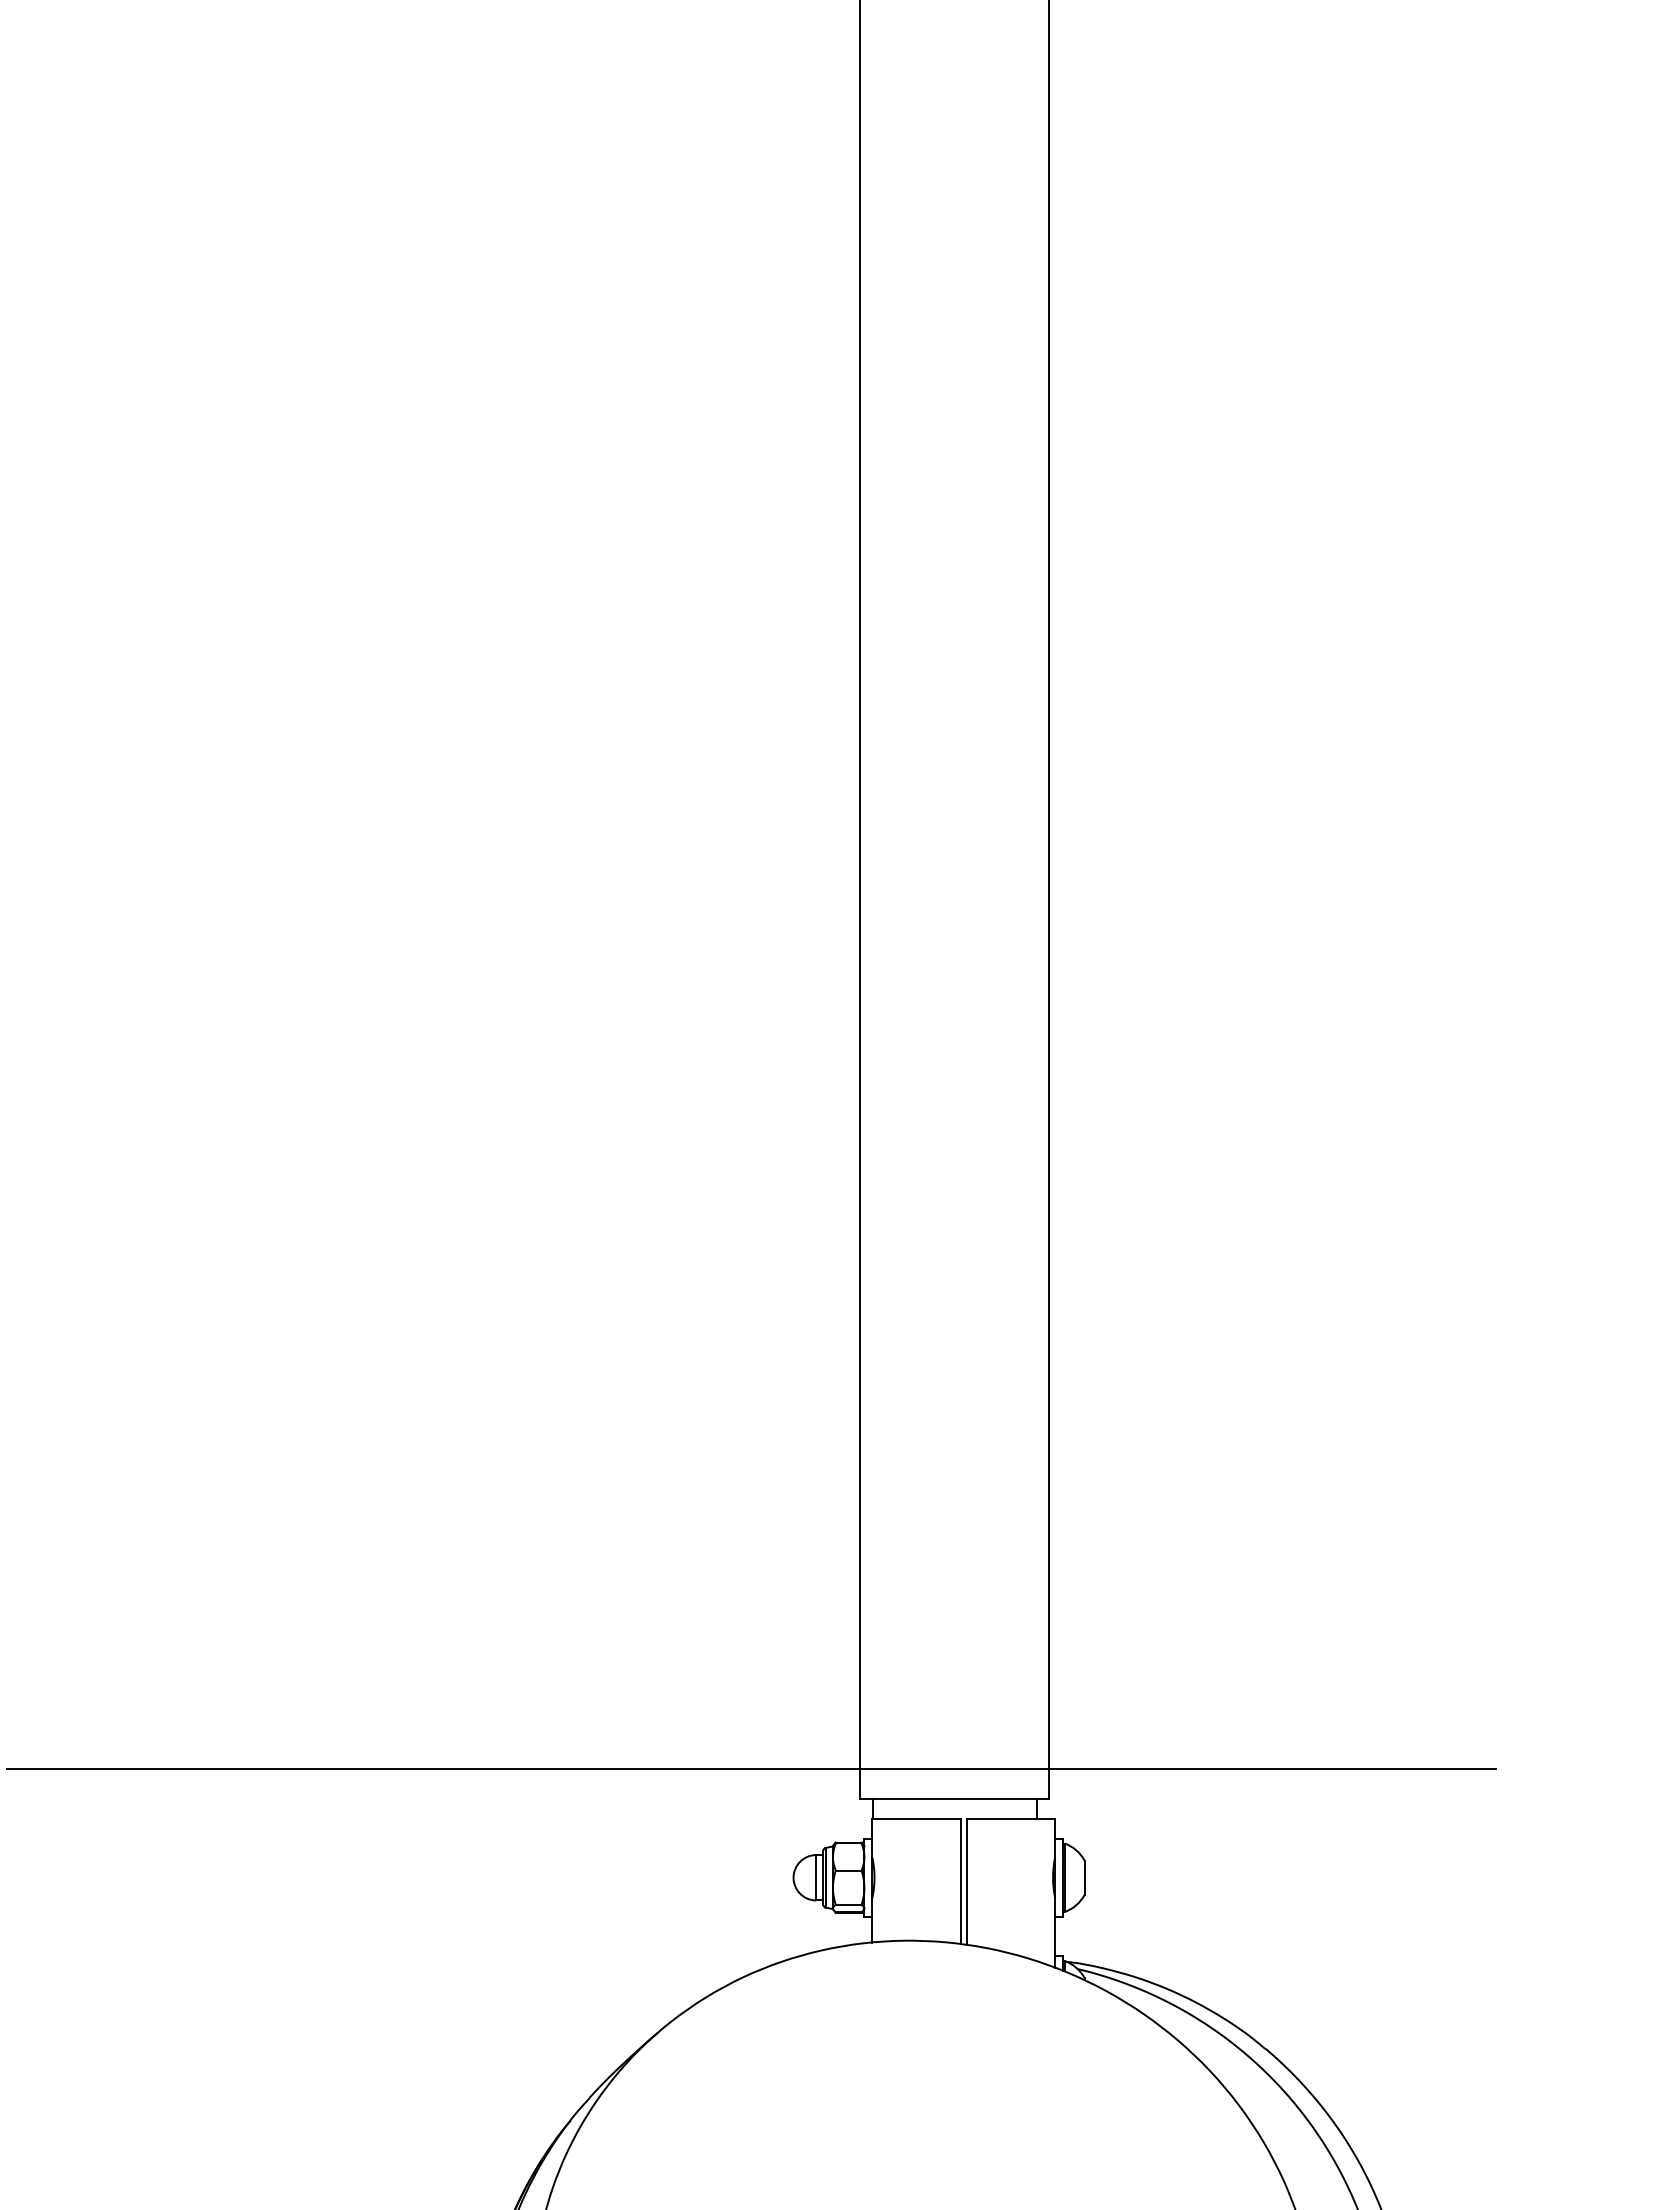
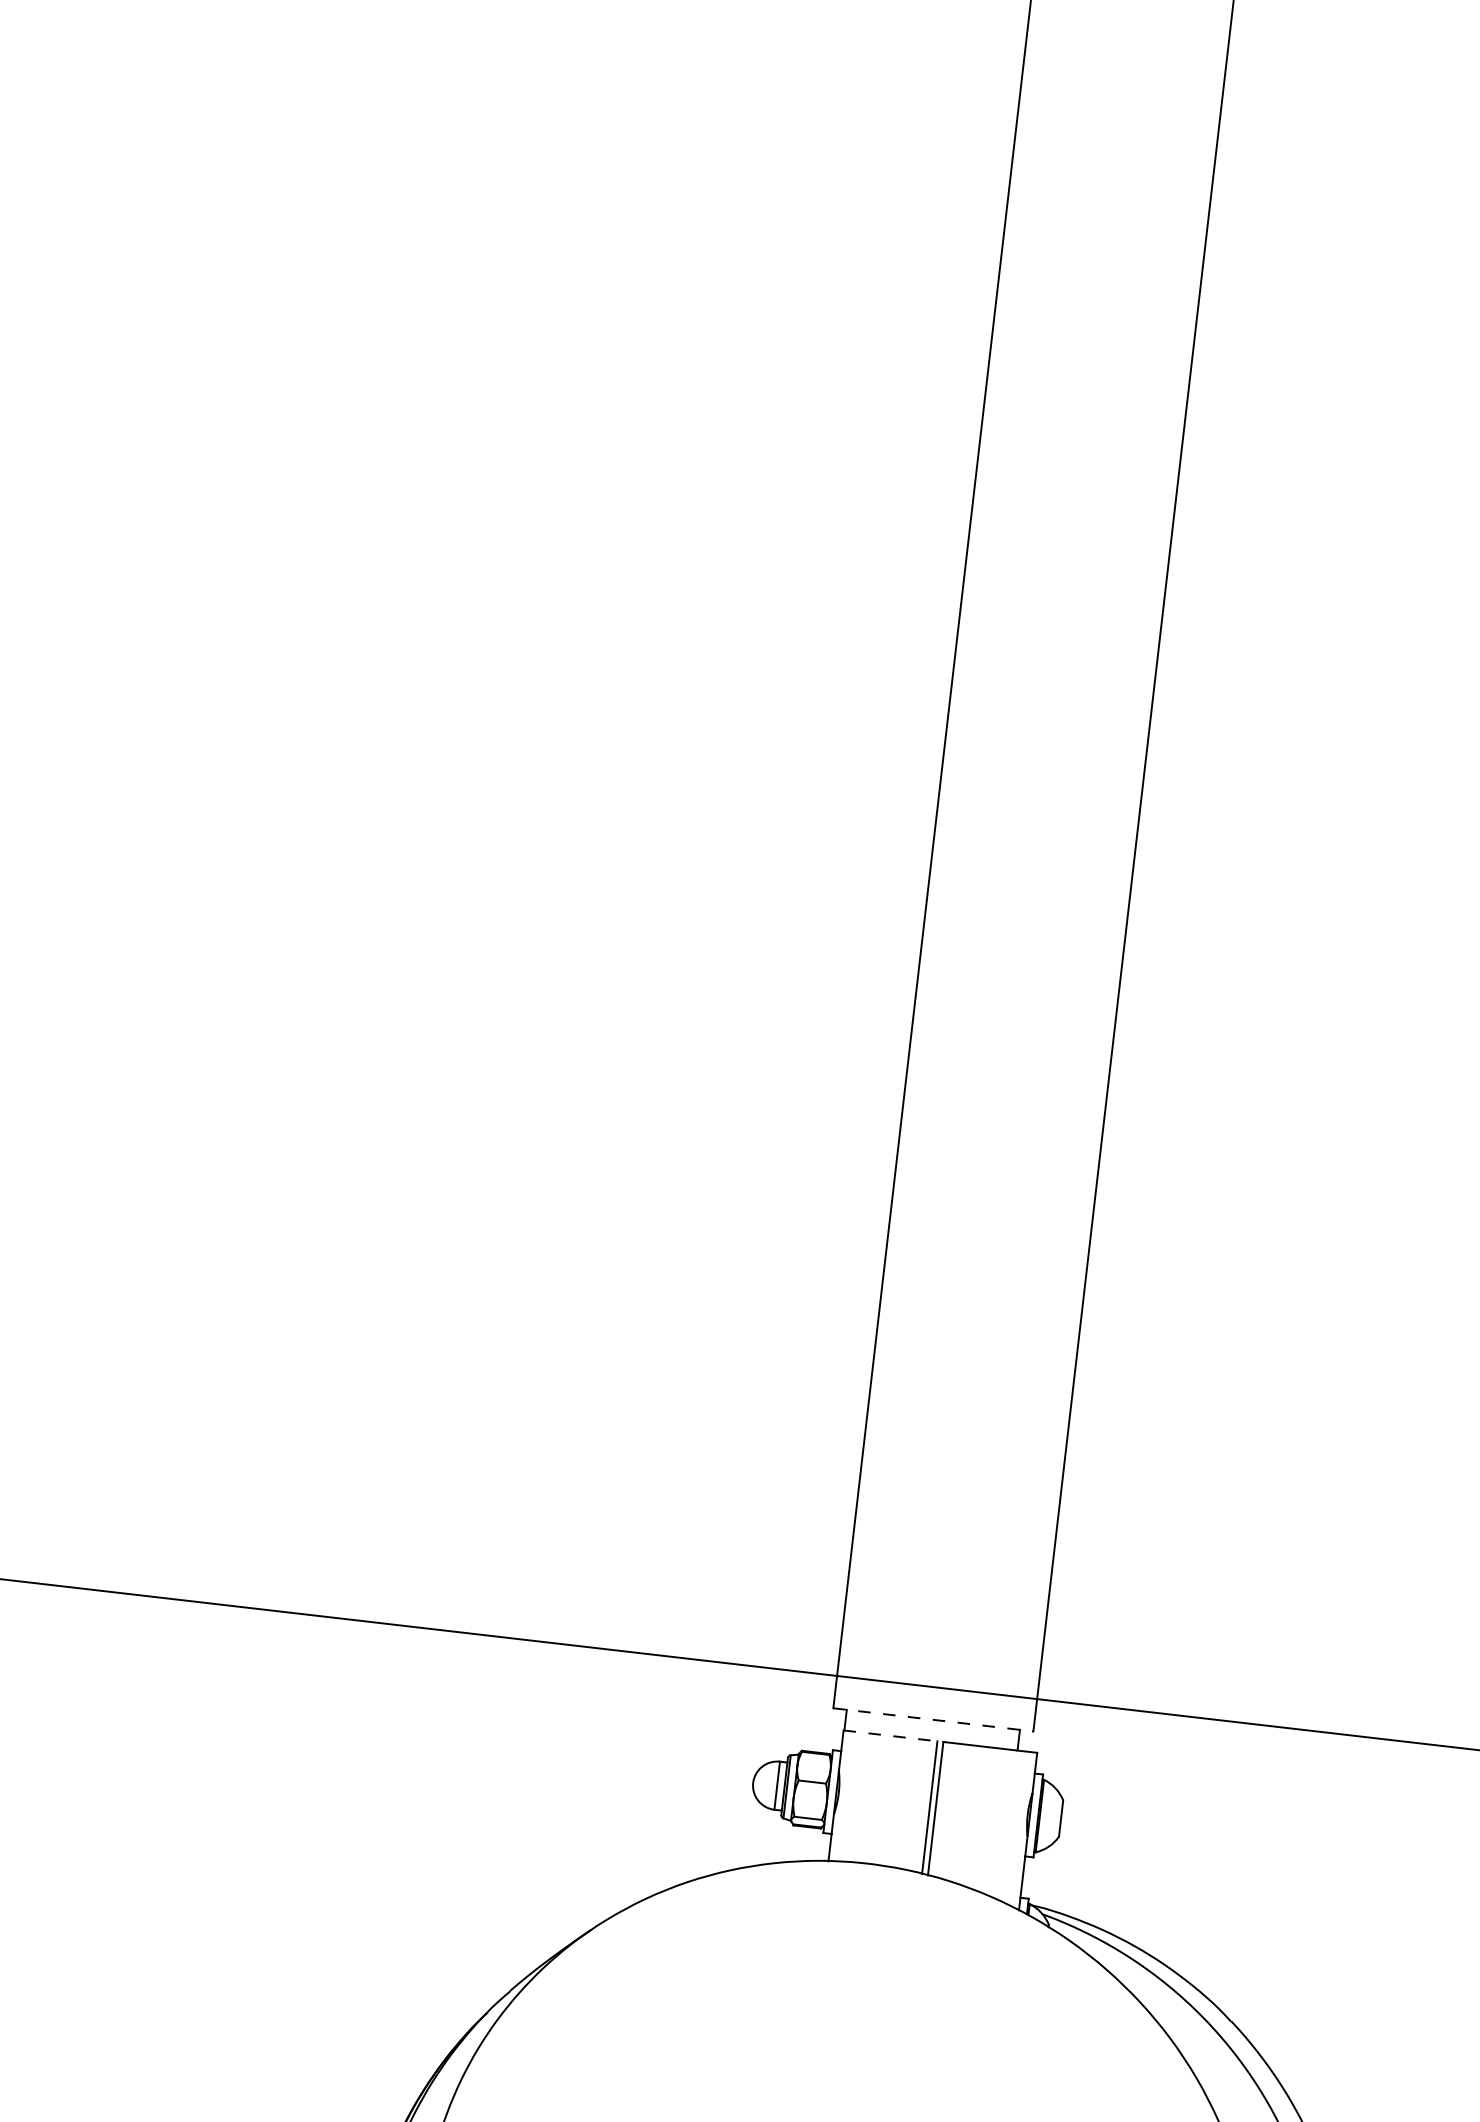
line: (954, 1799) -> (933, 1719), solid -> dashed
line: (917, 1819) -> (891, 1736), solid -> dashed

